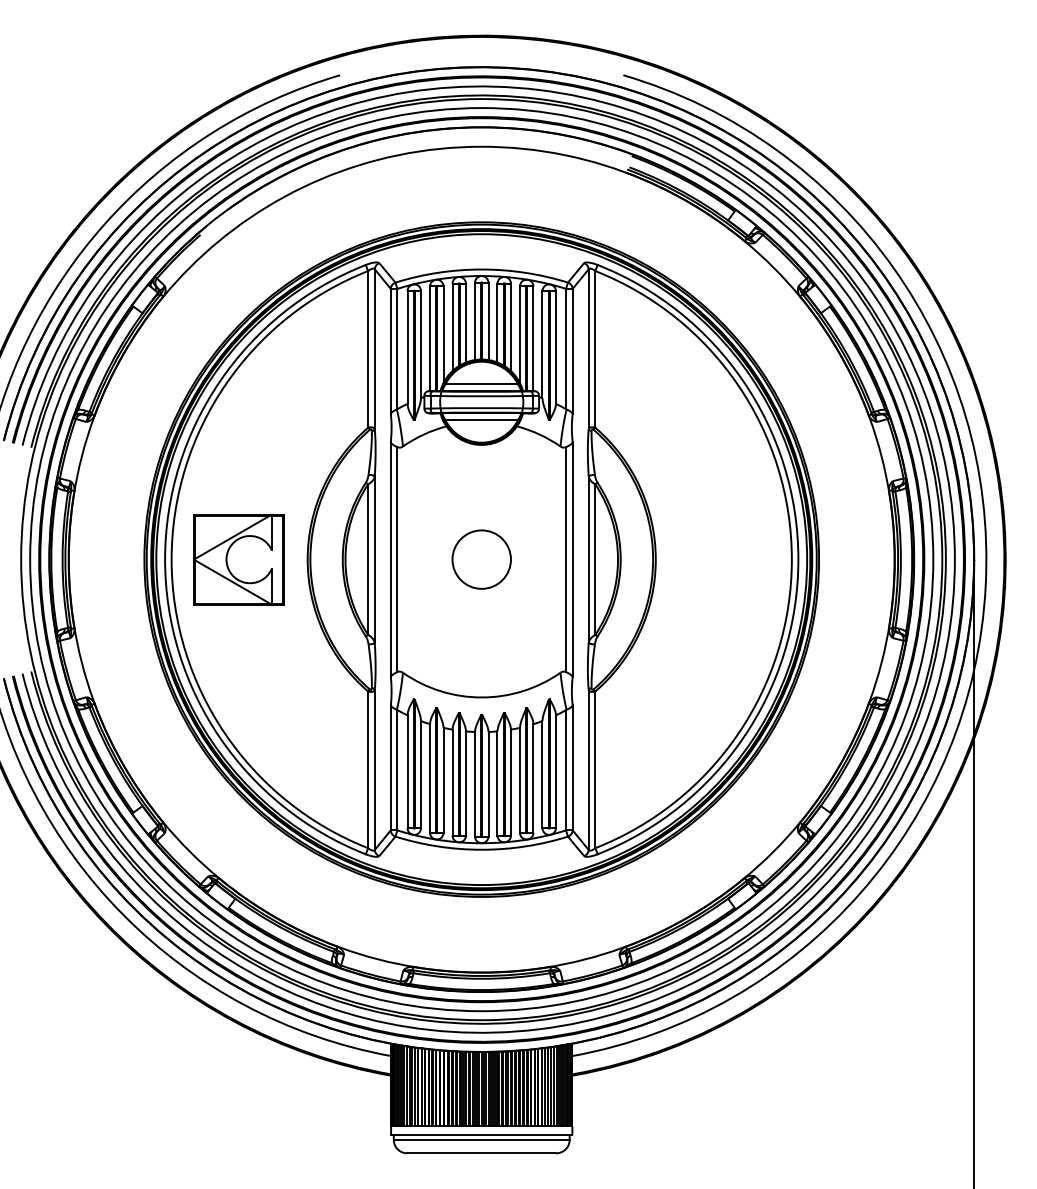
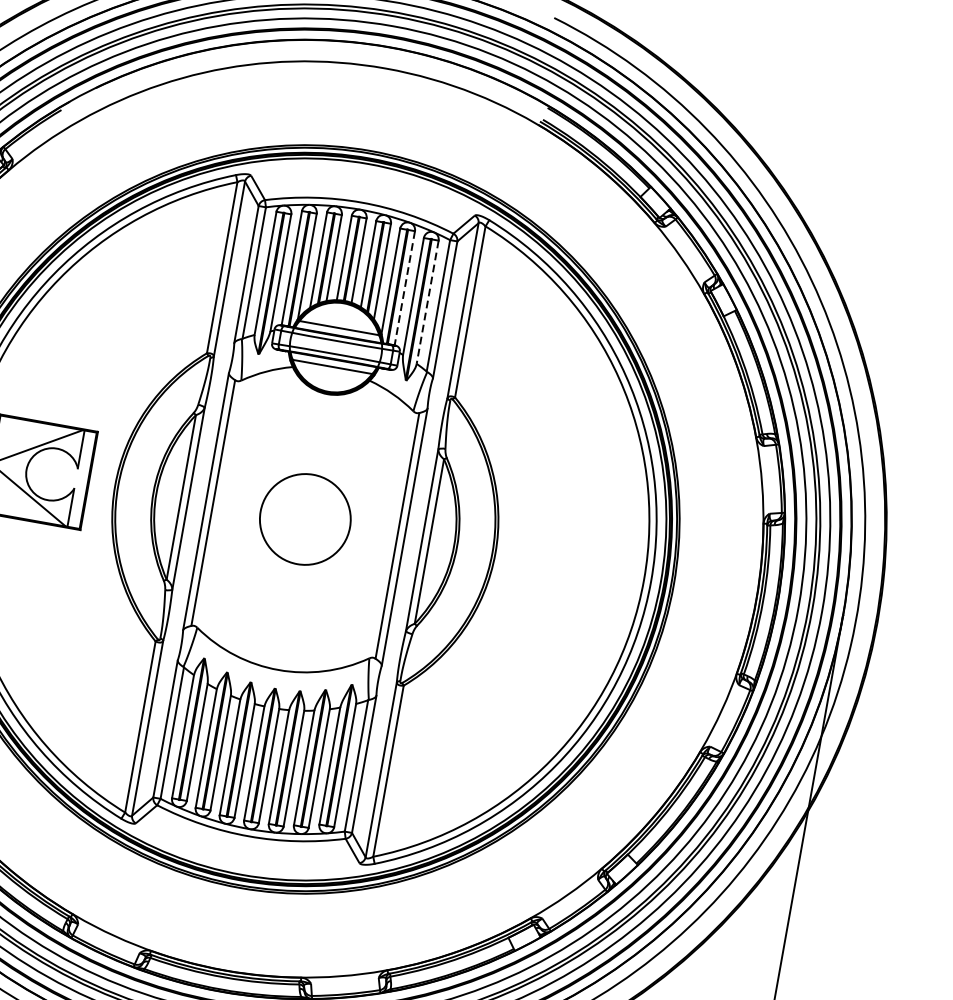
line: (533, 339) -> (404, 289), solid -> dashed
line: (555, 348) -> (426, 303), solid -> dashed
circle: (481, 559) -> (305, 519), size x1.4

